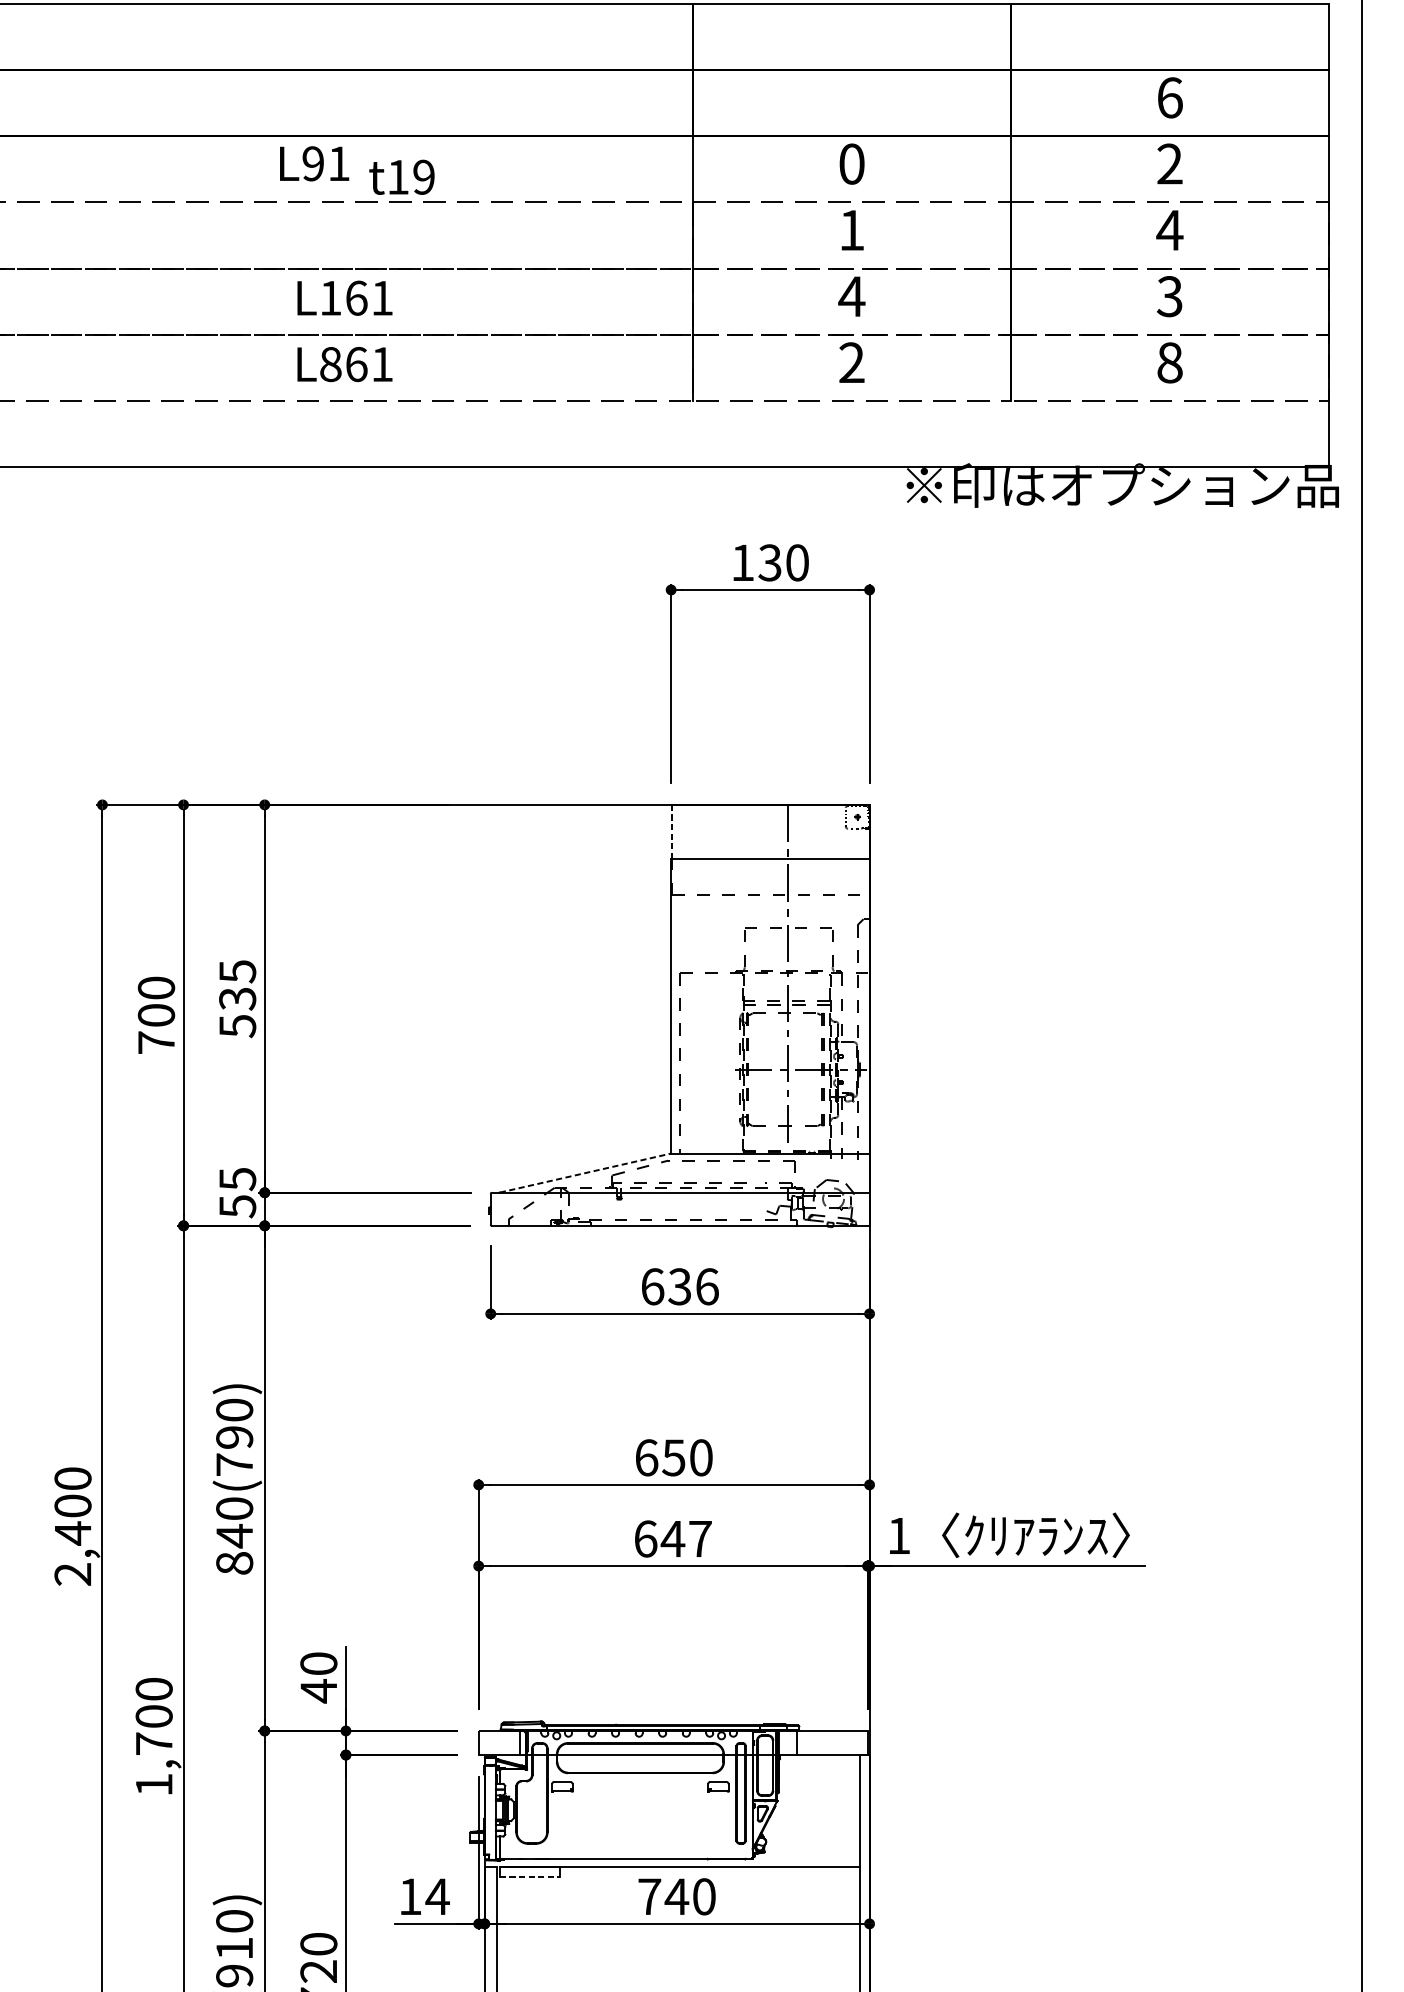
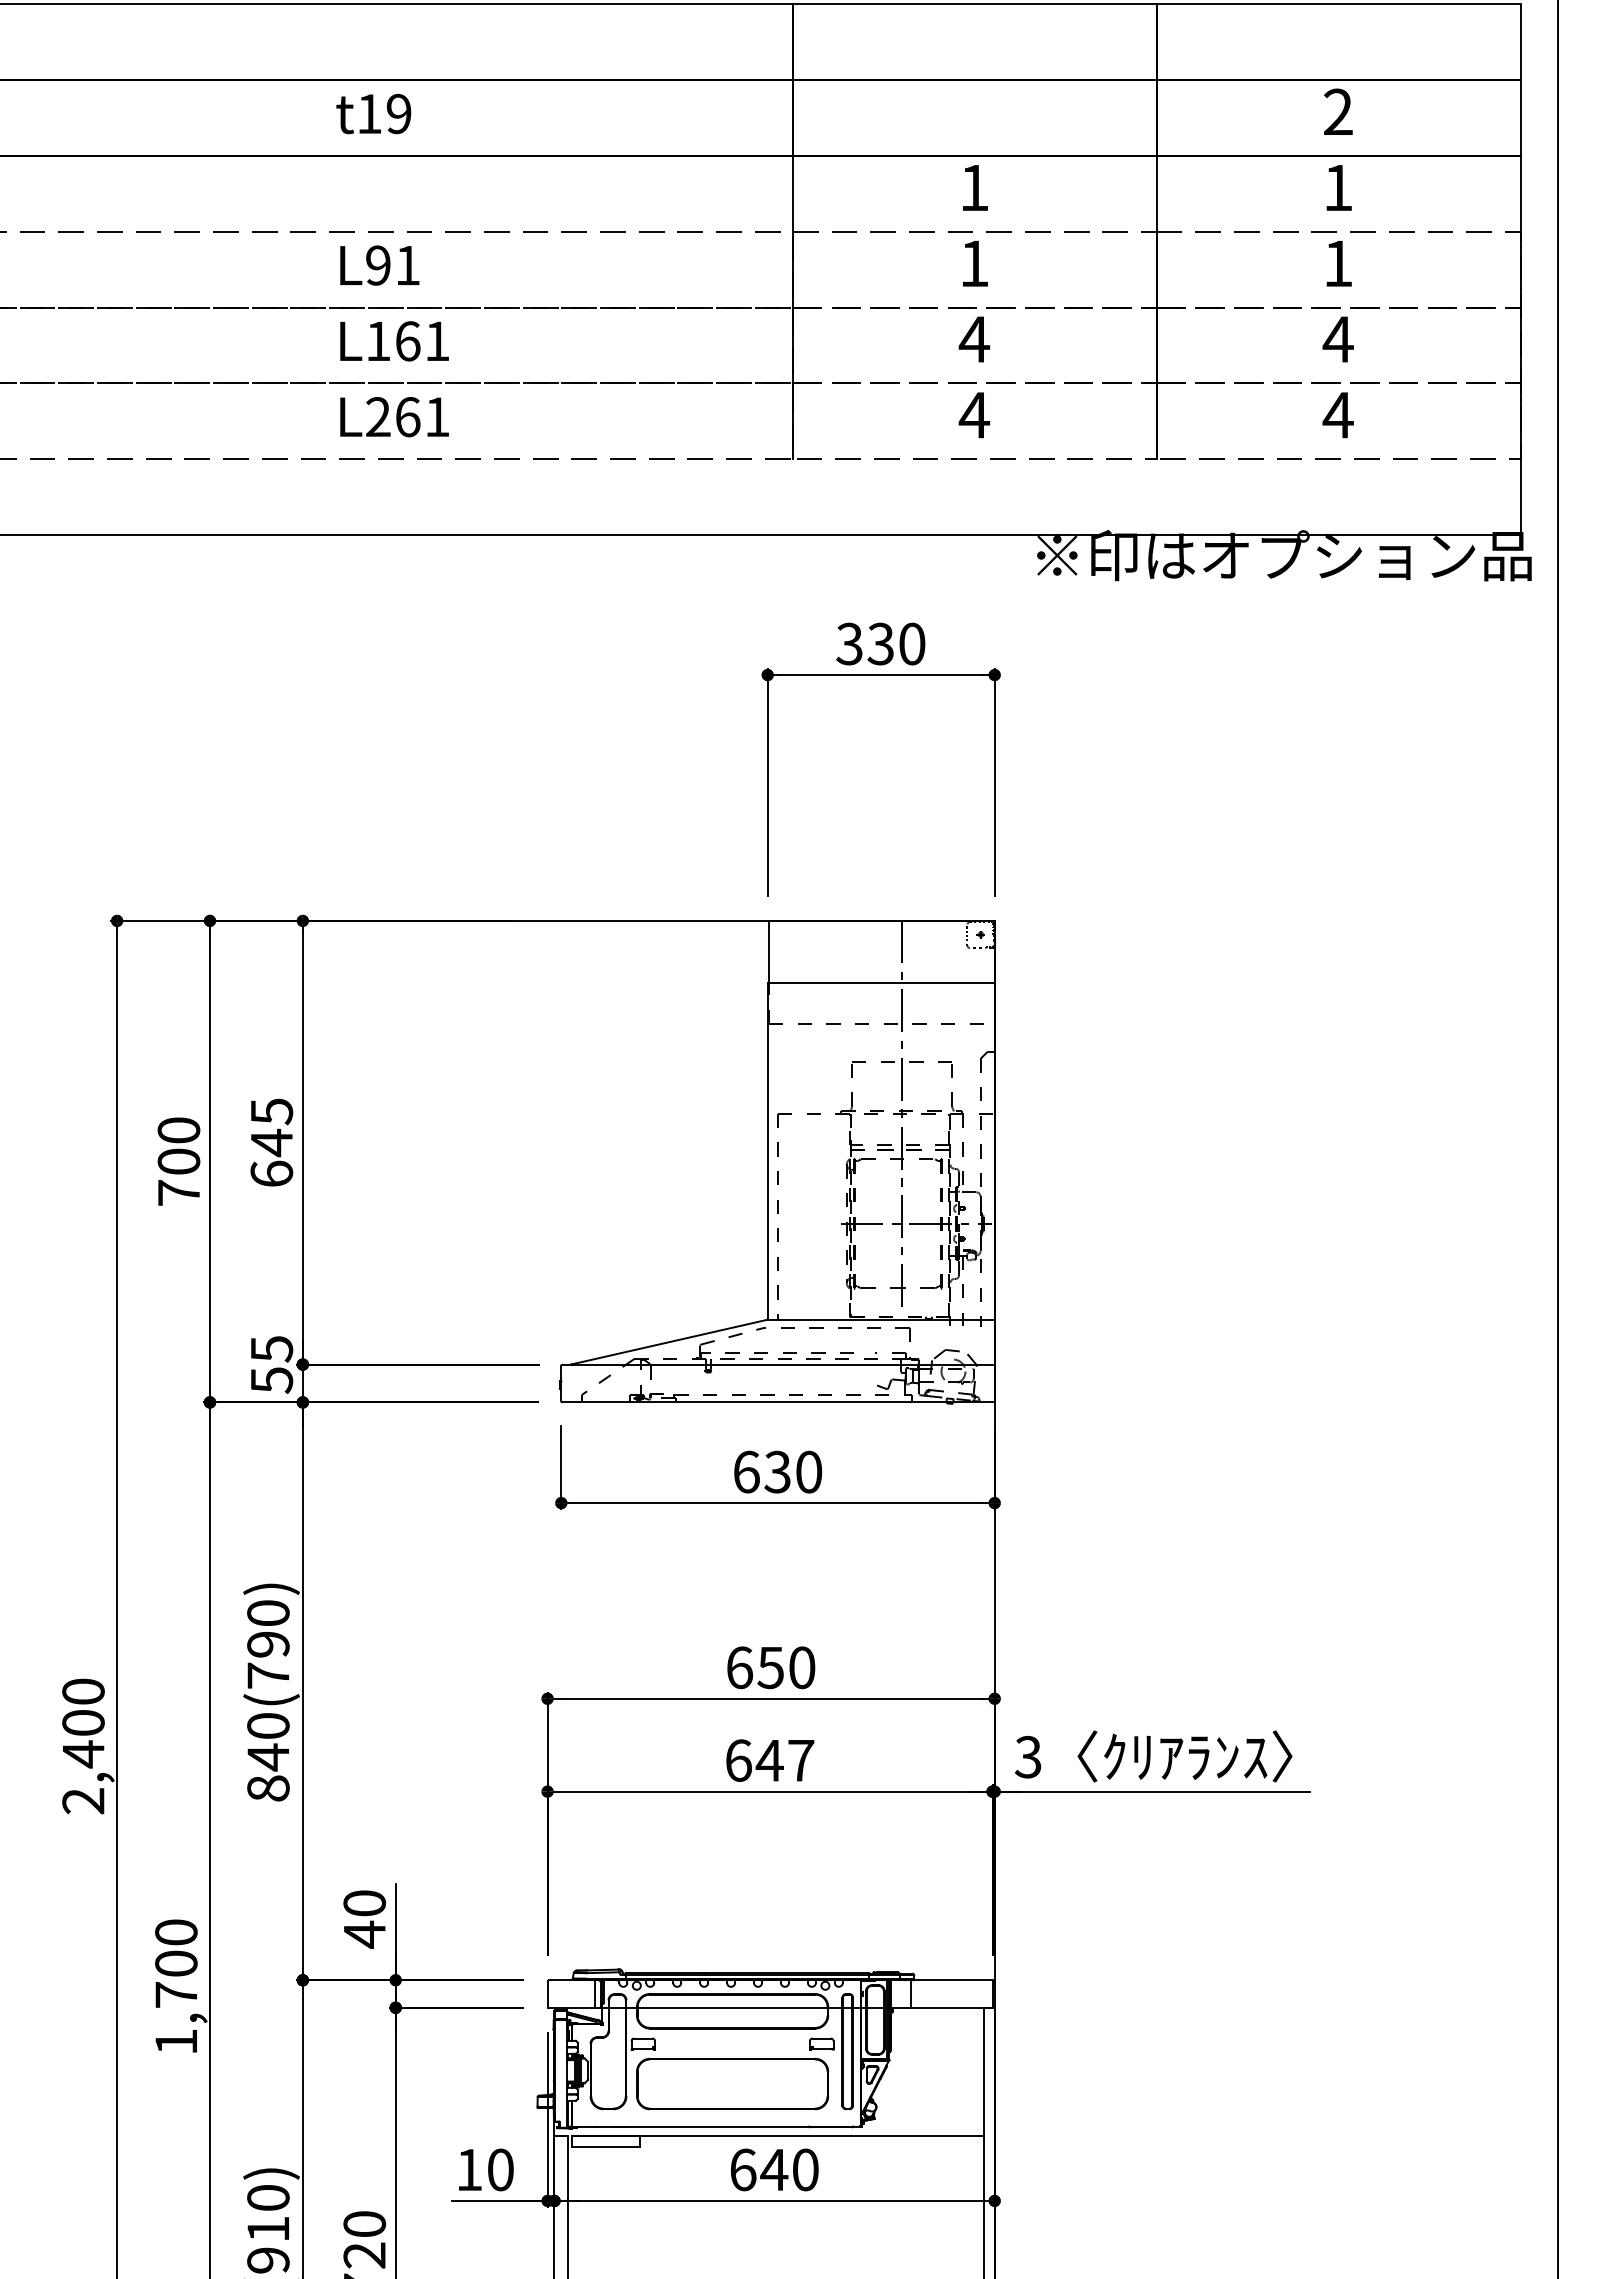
text: (1170, 97) -> (1338, 111), 6 -> 2
text: (314, 163) -> (379, 265), moved
text: (851, 163) -> (974, 187), 0 -> 1
text: (1170, 163) -> (1338, 187), 2 -> 1
text: (401, 176) -> (373, 113), moved
text: (1169, 230) -> (1337, 263), 4 -> 1
text: (1169, 296) -> (1337, 339), 3 -> 4
text: (851, 362) -> (974, 414), 2 -> 4
text: (1169, 362) -> (1337, 414), 8 -> 4
text: (330, 364) -> (378, 417), L861 -> L261
text: (742, 562) -> (849, 643), 130 -> 330
line: (672, 831) -> (769, 951), dashed -> solid
text: (237, 1011) -> (271, 1157), 535 -> 645
line: (585, 1173) -> (669, 1342), dashed -> solid
text: (707, 1286) -> (809, 1471), 636 -> 630
text: (899, 1535) -> (1028, 1756), 1 -> 3
part: (640, 1821) -> (732, 2083), added
line: (530, 1876) -> (606, 2146), dashed -> solid
text: (437, 1896) -> (500, 2169), 14 -> 10
text: (649, 1896) -> (743, 2169), 740 -> 640

